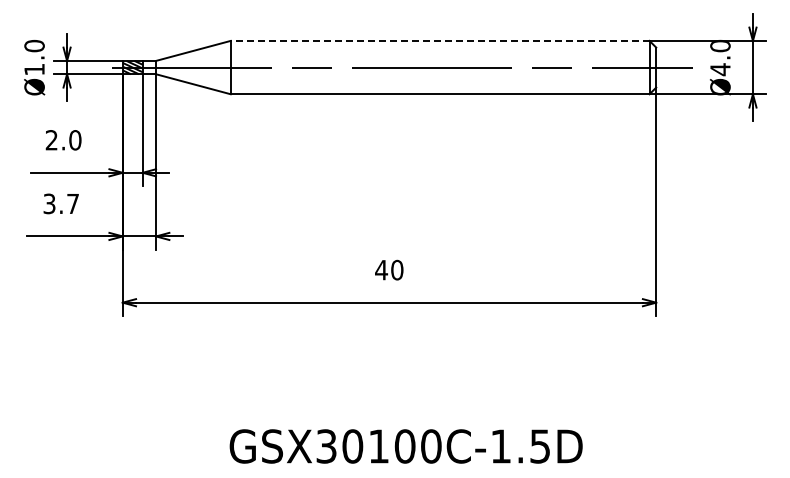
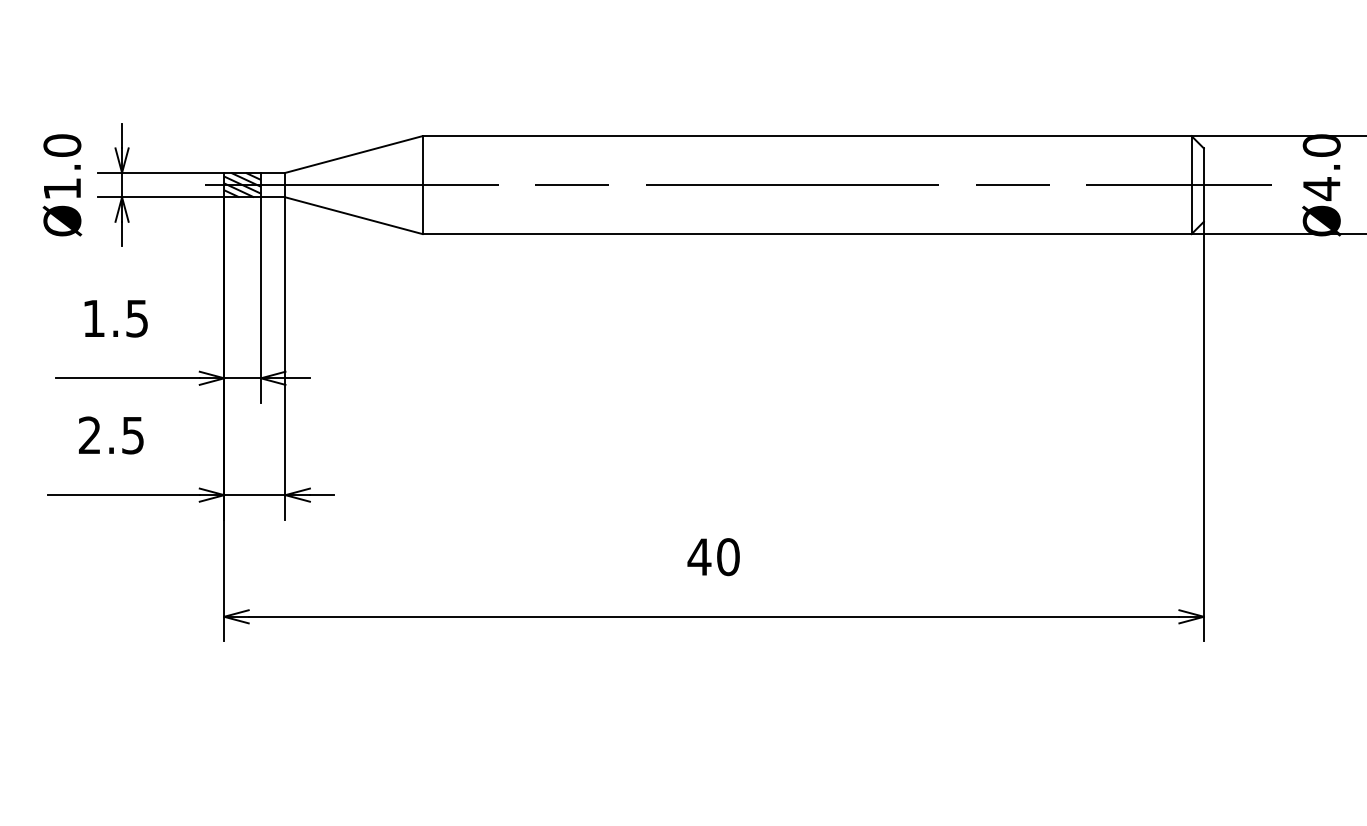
line: (439, 40) -> (805, 135), dashed -> solid
text: (63, 140) -> (115, 318), 2.0 -> 1.5
text: (60, 204) -> (109, 436), 3.7 -> 2.5

